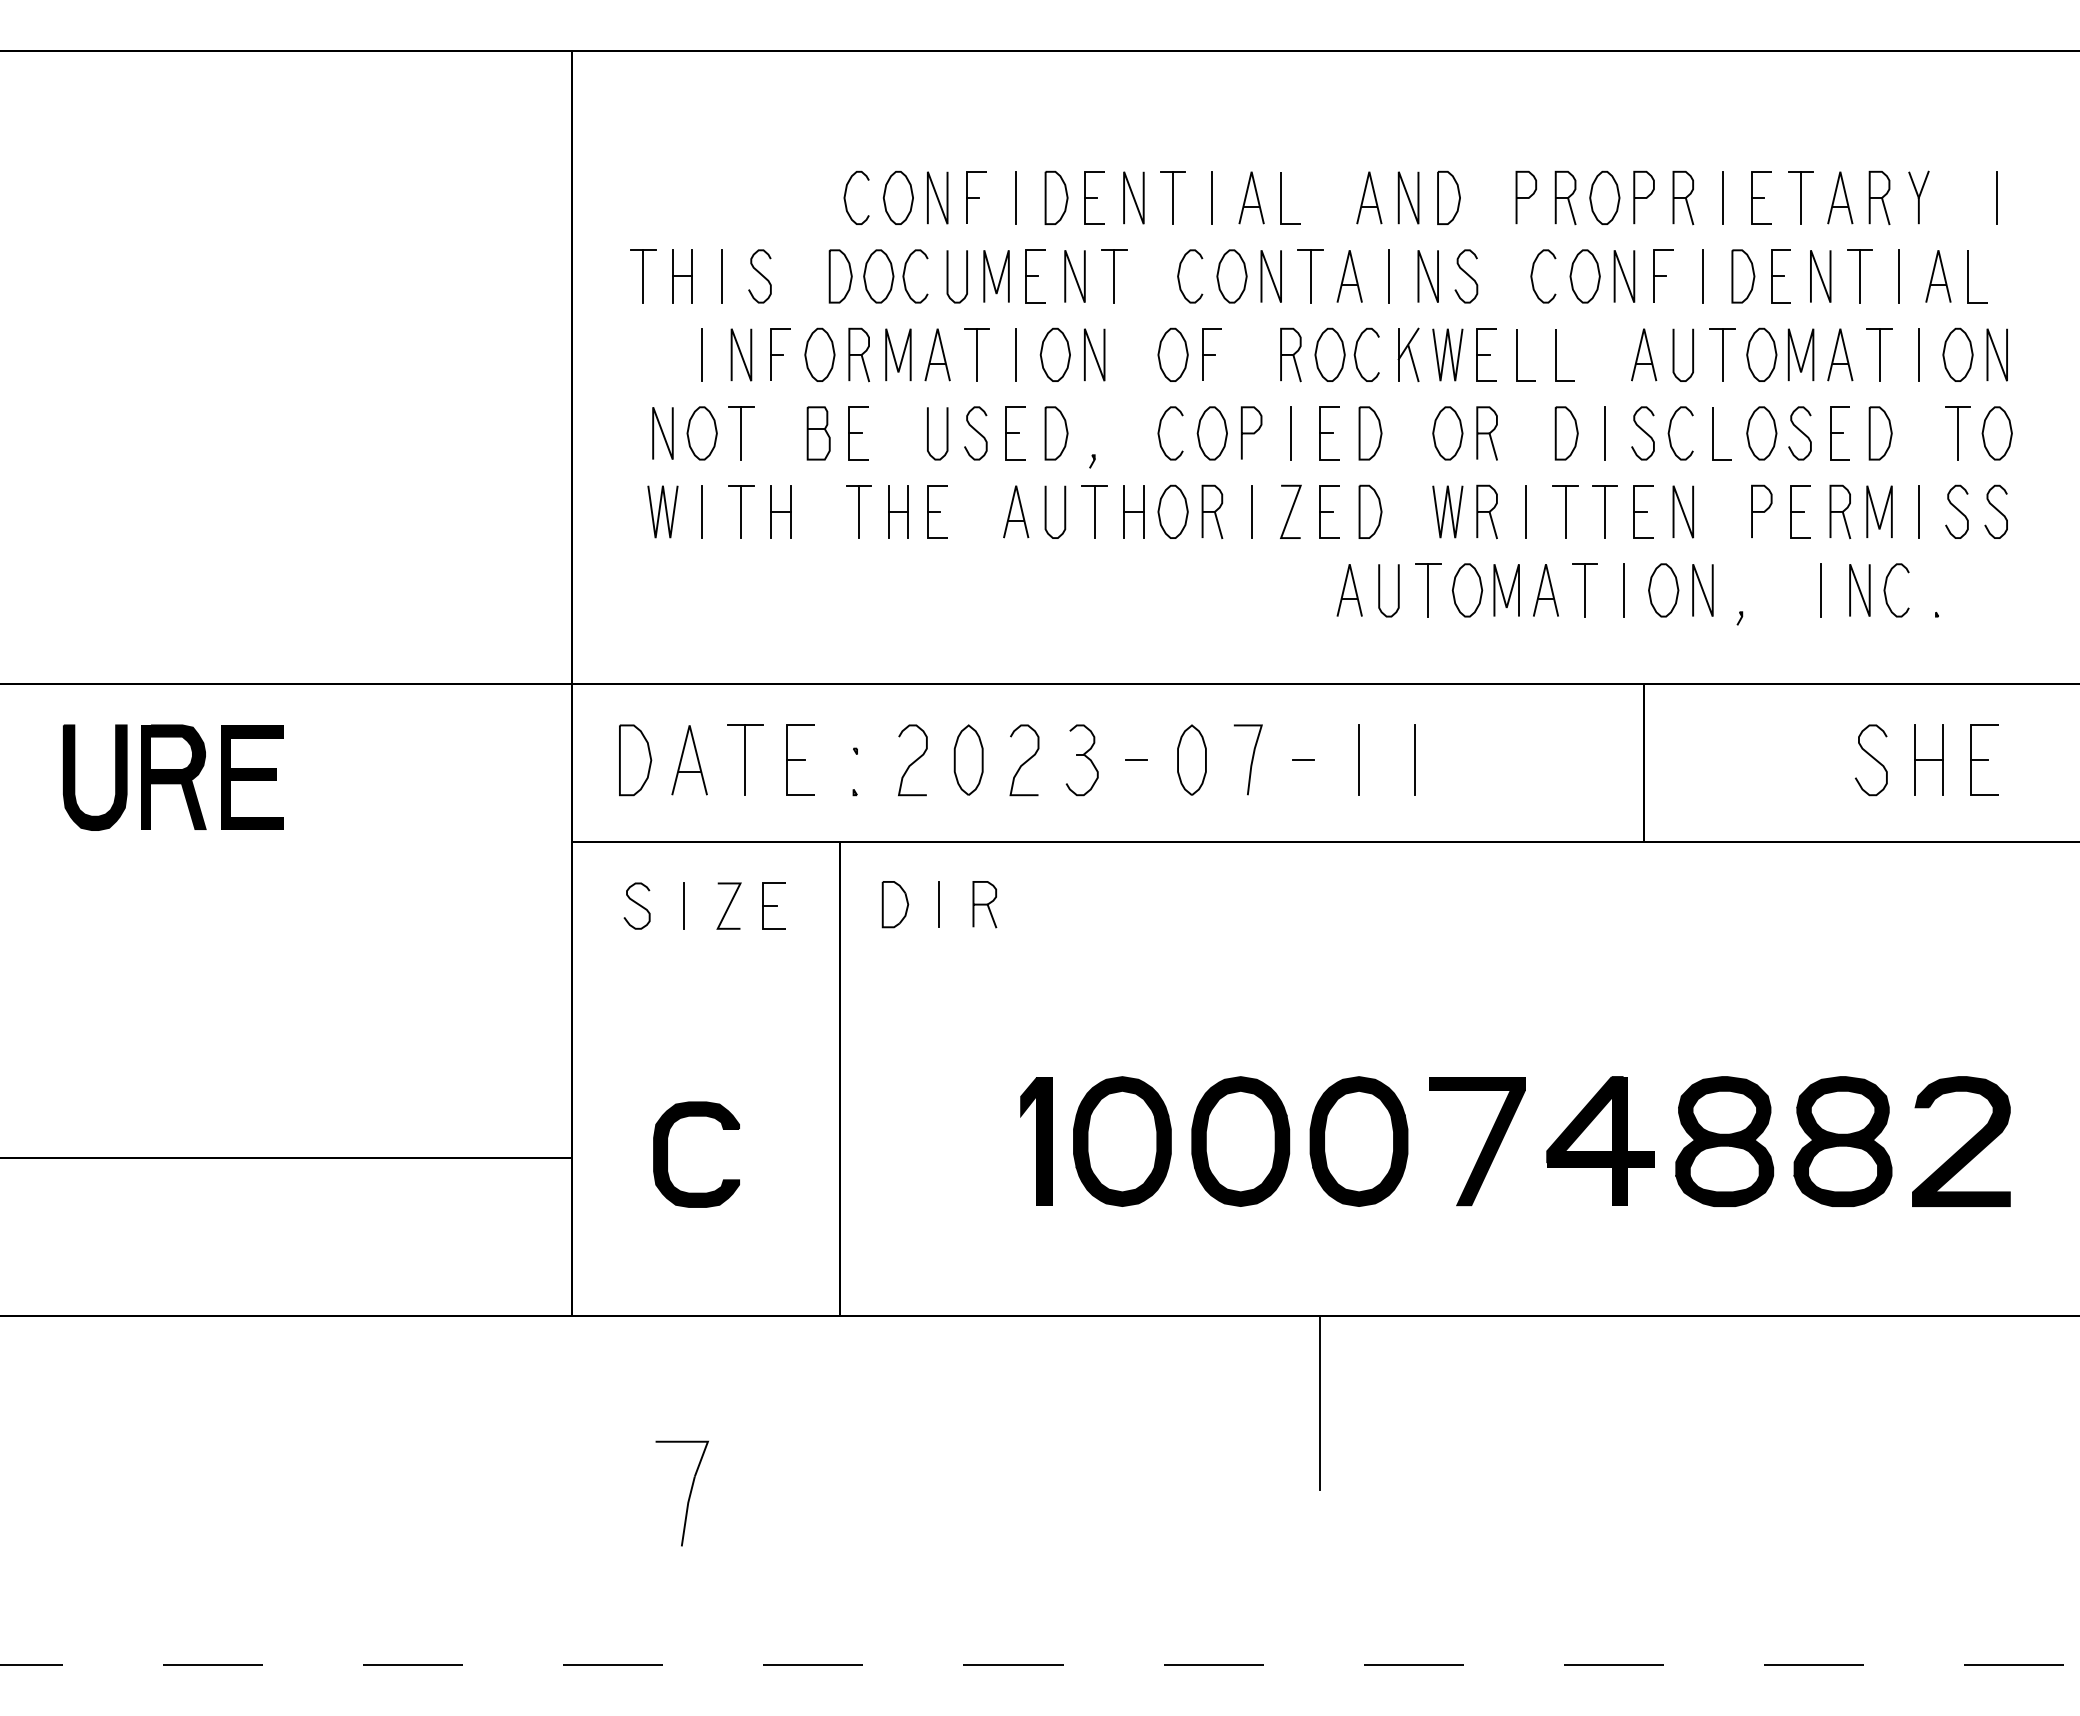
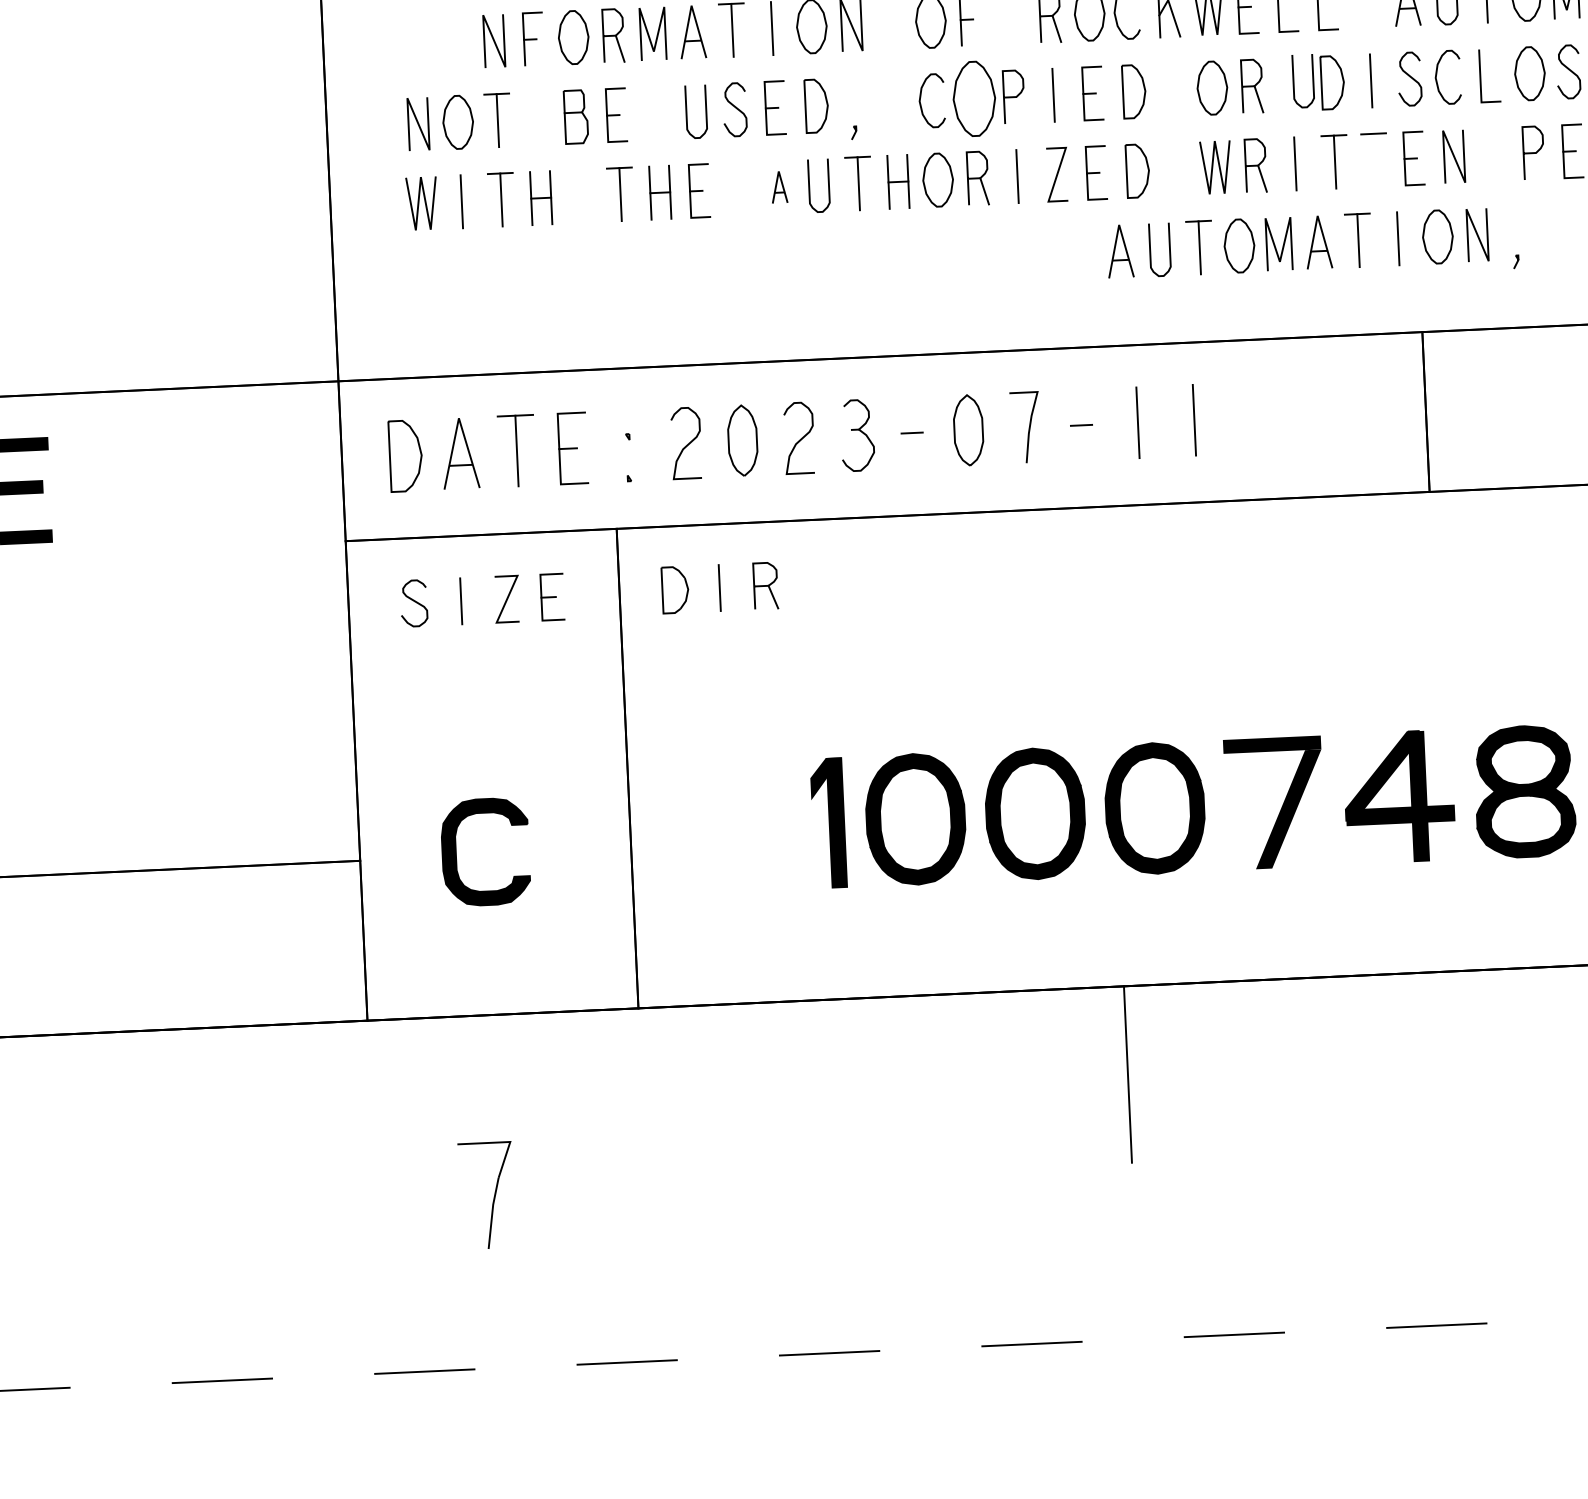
line: (702, 354) -> (454, 42), removed
curve: (1529, 430) -> (1294, 81), added
part: (1211, 433) -> (973, 99), size x1.4
part: (1016, 511) -> (779, 186), size x0.6
line: (1604, 511) -> (1374, 159), removed

